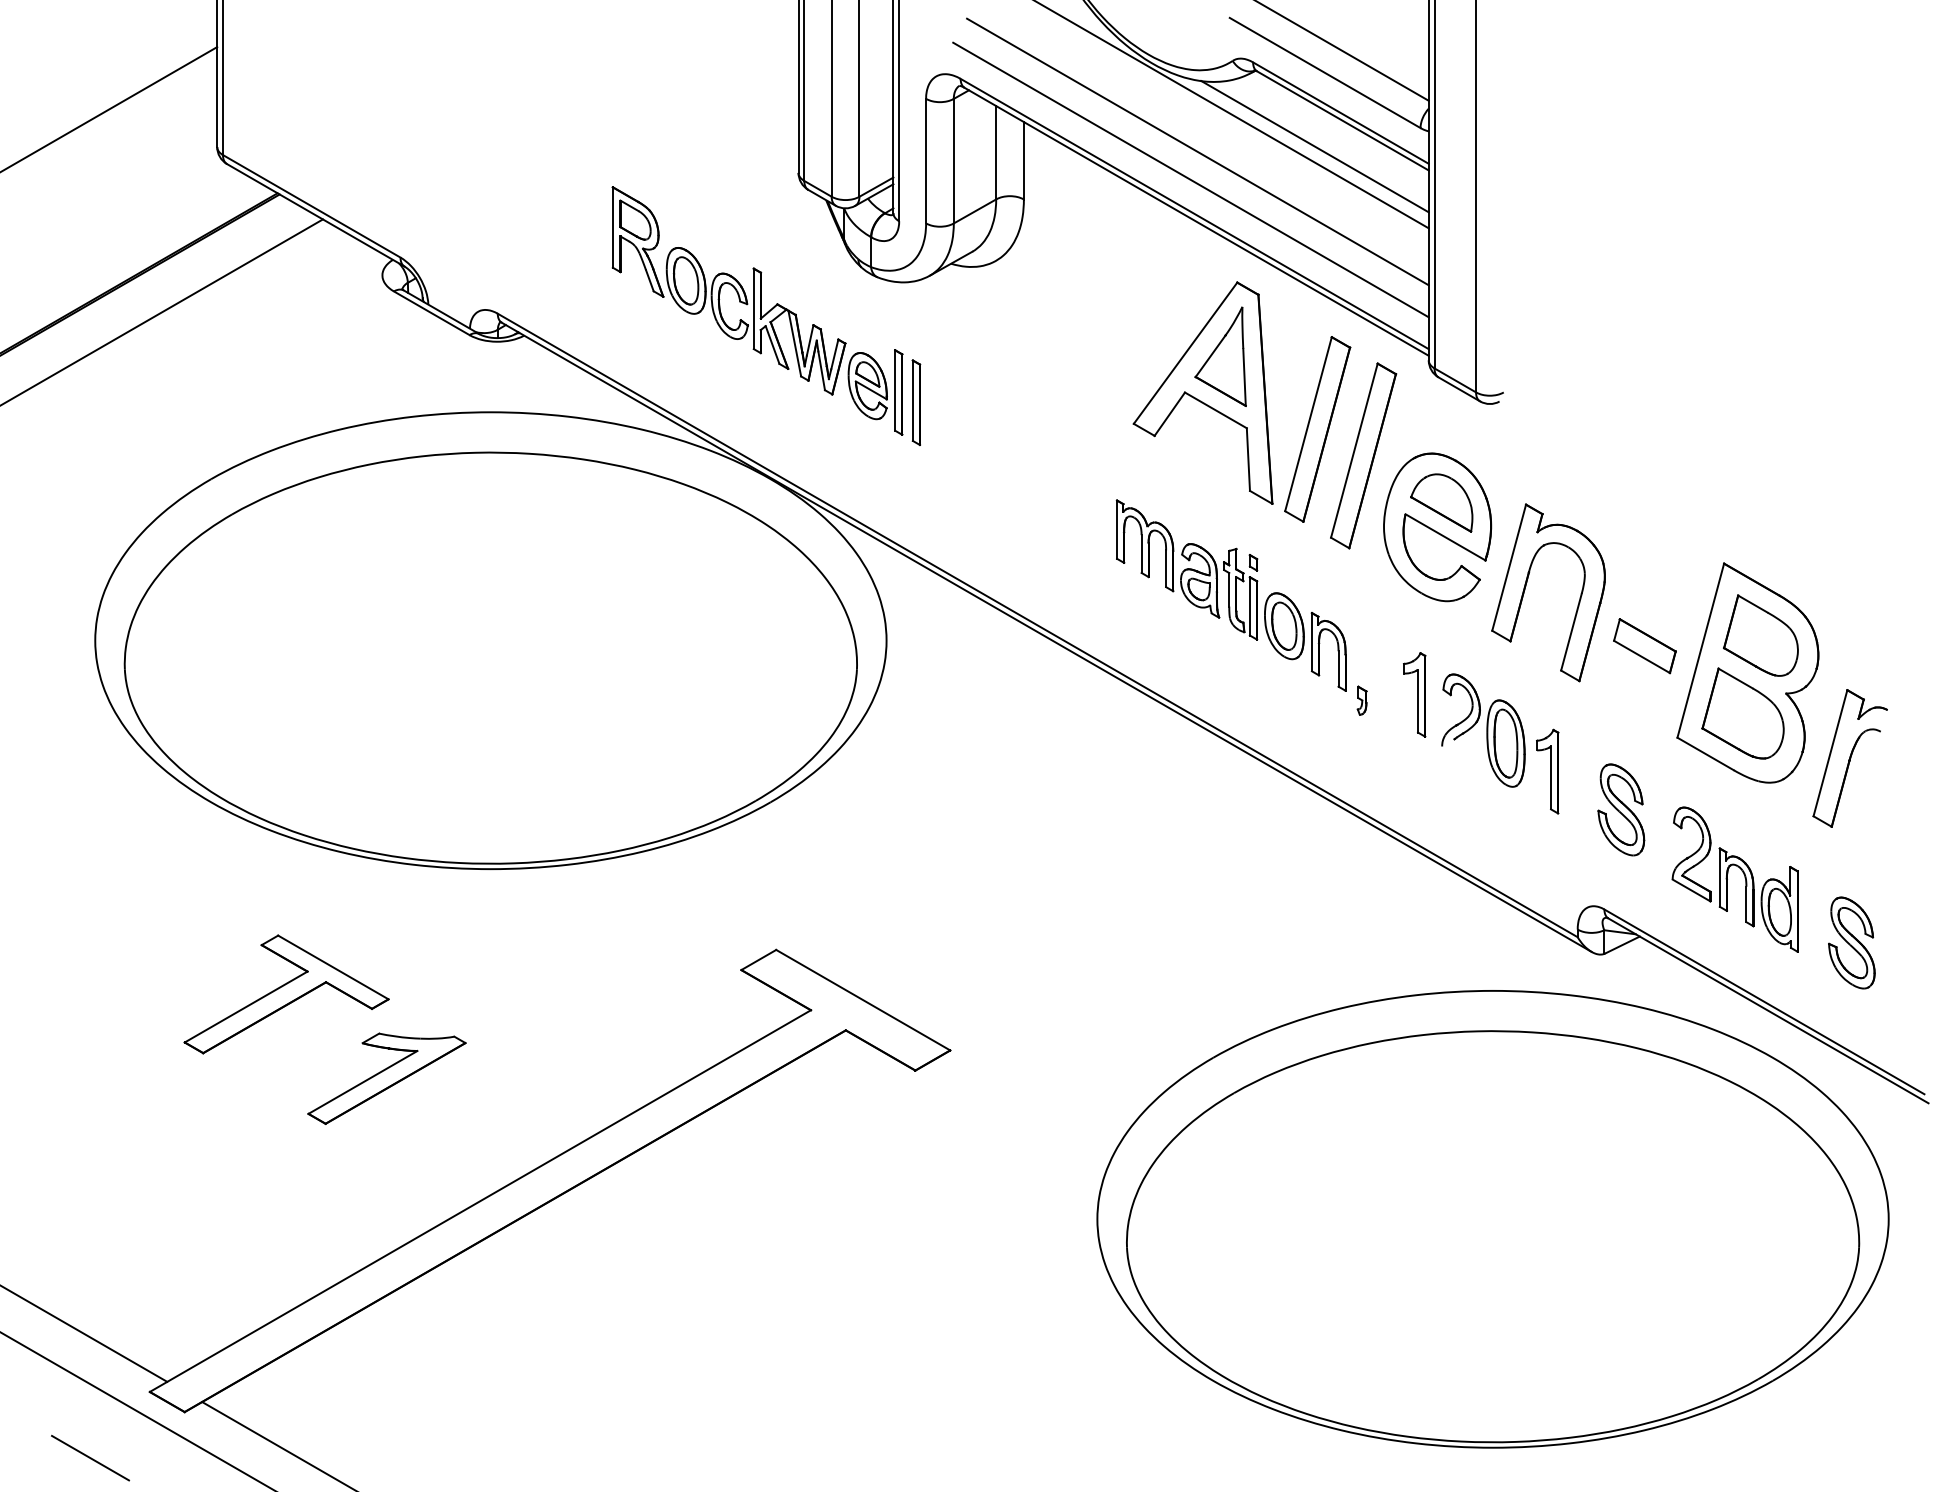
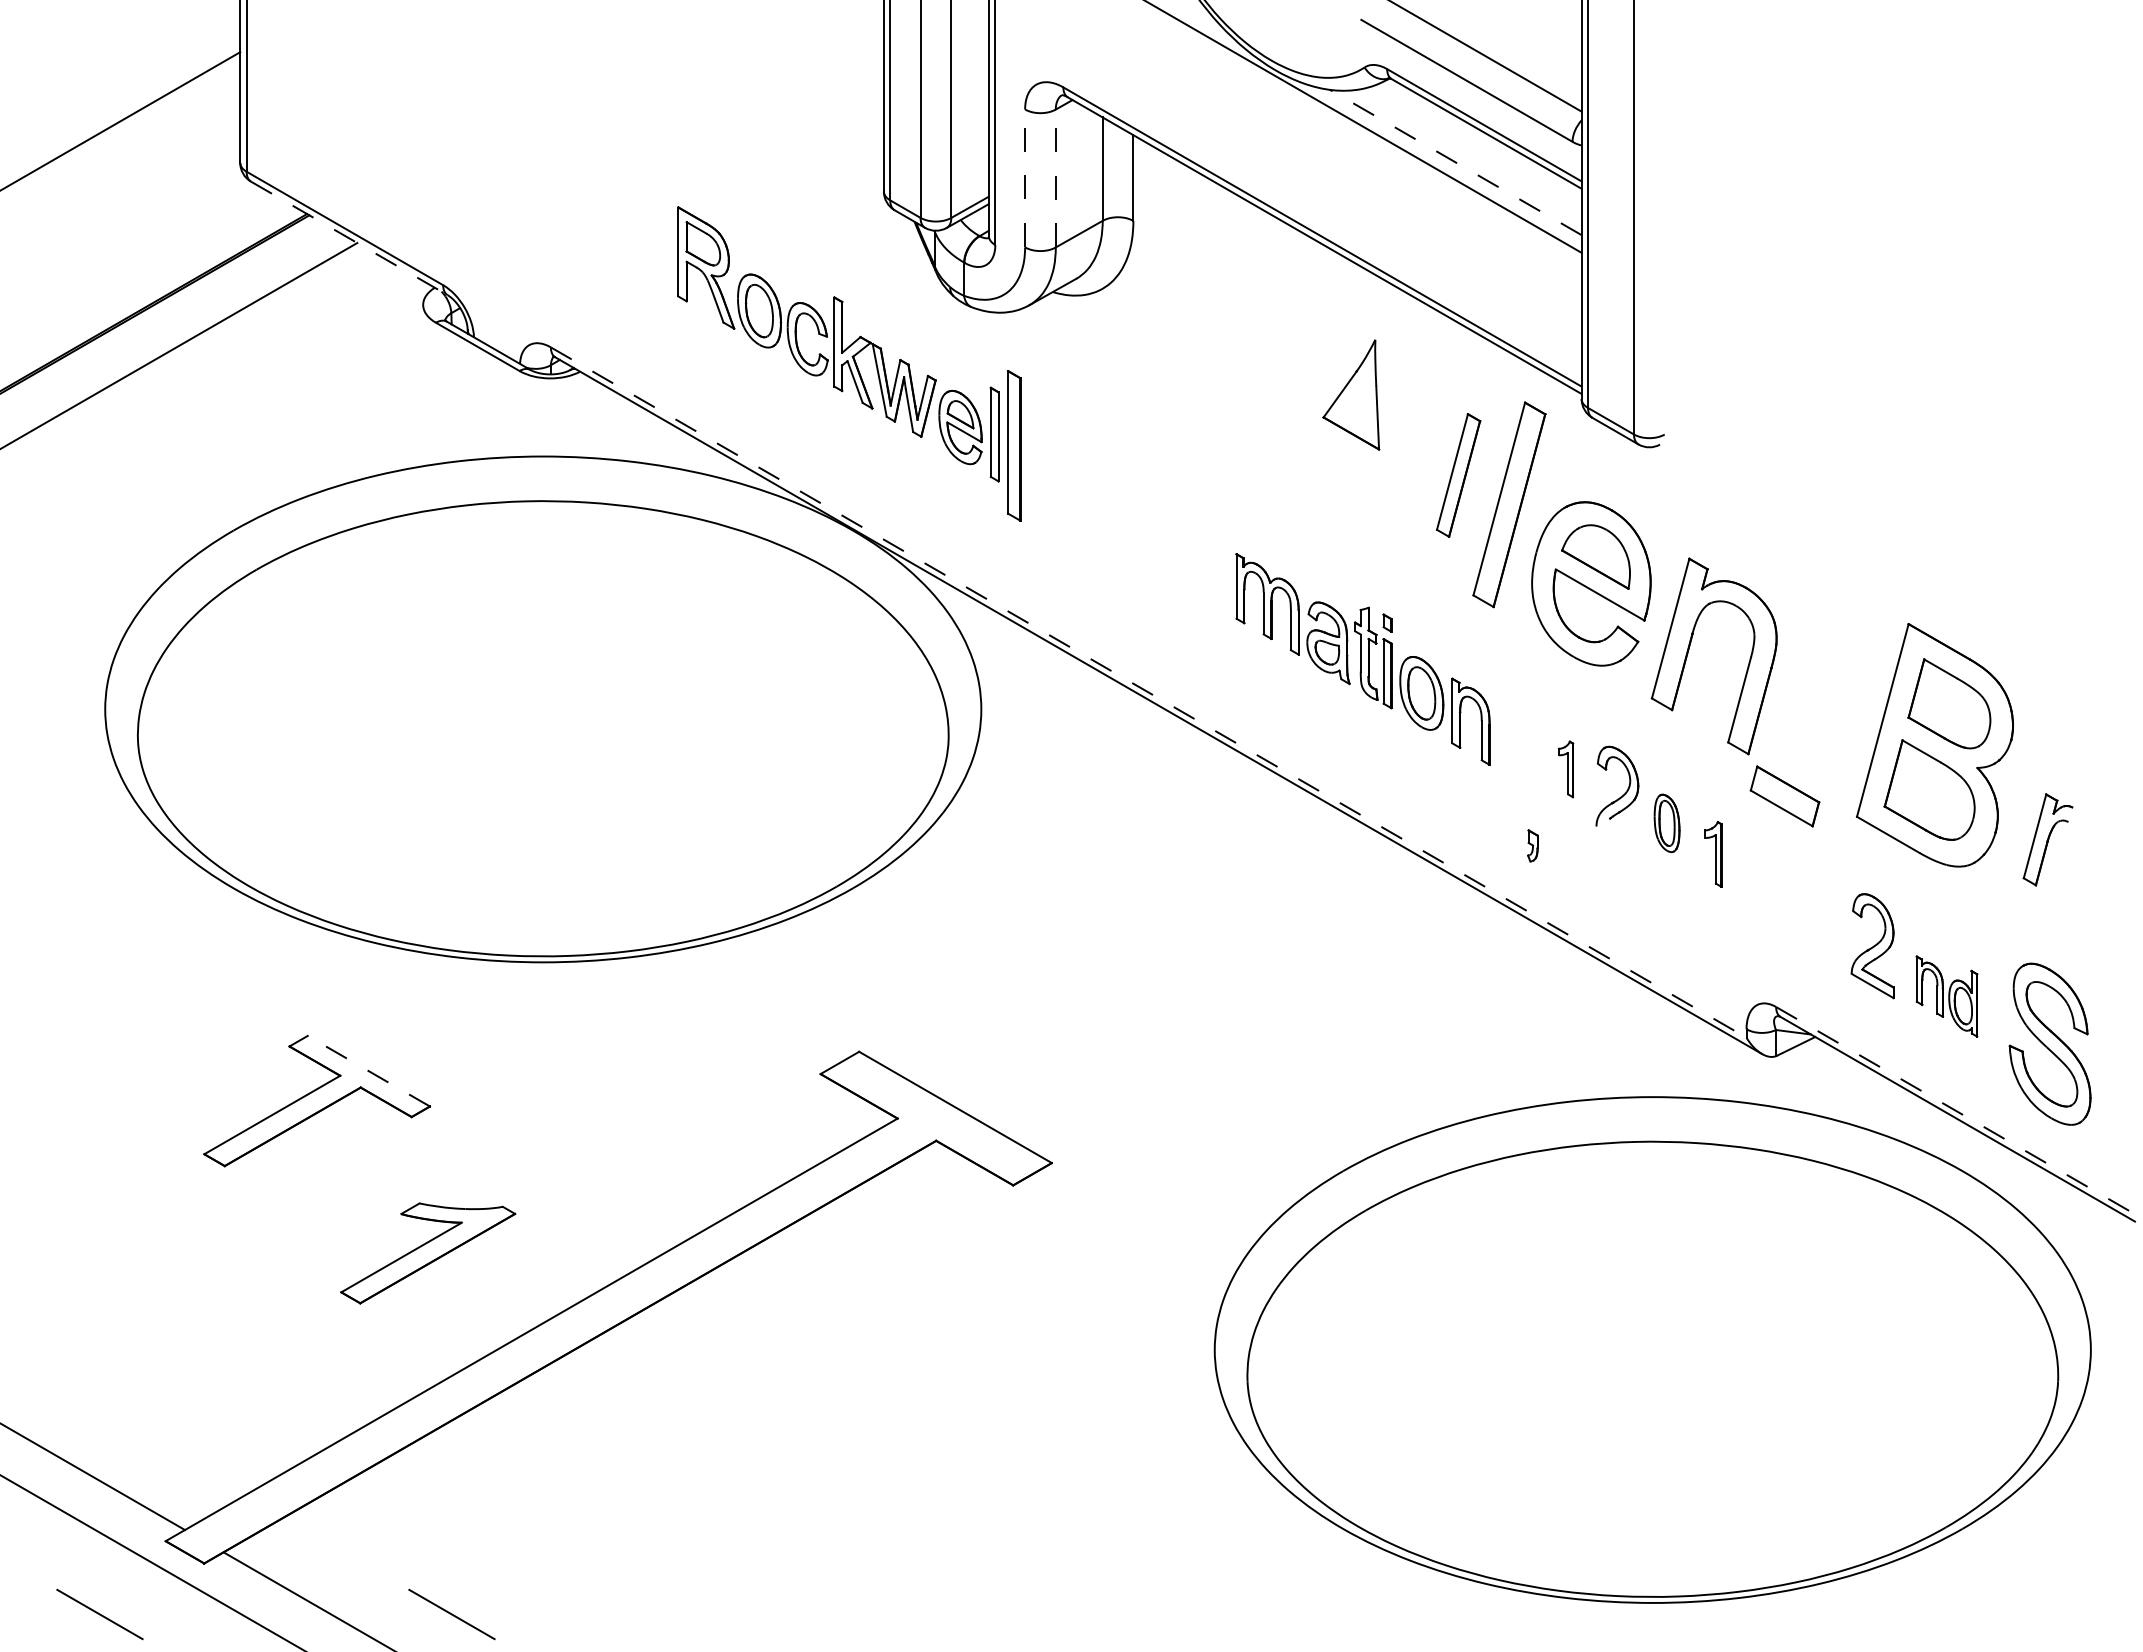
line: (1314, 146) -> (1455, 162), solid -> dashed
line: (1197, 151) -> (1325, 167), removed
line: (926, 161) -> (1025, 178), solid -> dashed
line: (953, 161) -> (1055, 178), solid -> dashed
line: (1191, 180) -> (1318, 199), removed
line: (315, 215) -> (349, 238), solid -> dashed
part: (1202, 392) -> (1331, 434), removed
part: (916, 402) -> (1014, 445), size x1.6
part: (1317, 429) -> (1458, 475), size x0.6
line: (1038, 625) -> (1149, 692), solid -> dashed
part: (1644, 646) -> (1784, 796), moved
part: (1414, 694) -> (1565, 769), size x0.6
part: (1361, 700) -> (1532, 845), moved
part: (1505, 743) -> (1666, 823), size x0.6
part: (1849, 758) -> (2047, 839), size x0.6
part: (1547, 771) -> (1713, 854), size x0.7
part: (1621, 809) -> (1794, 896), removed
part: (1758, 899) -> (1946, 996), size x0.7
part: (1851, 942) -> (2049, 1043), size x1.6
line: (333, 967) -> (368, 1071), solid -> dashed
line: (1764, 1002) -> (1953, 1109), solid -> dashed
part: (387, 1078) -> (428, 1253), moved
line: (408, 1458) -> (451, 1614), added

